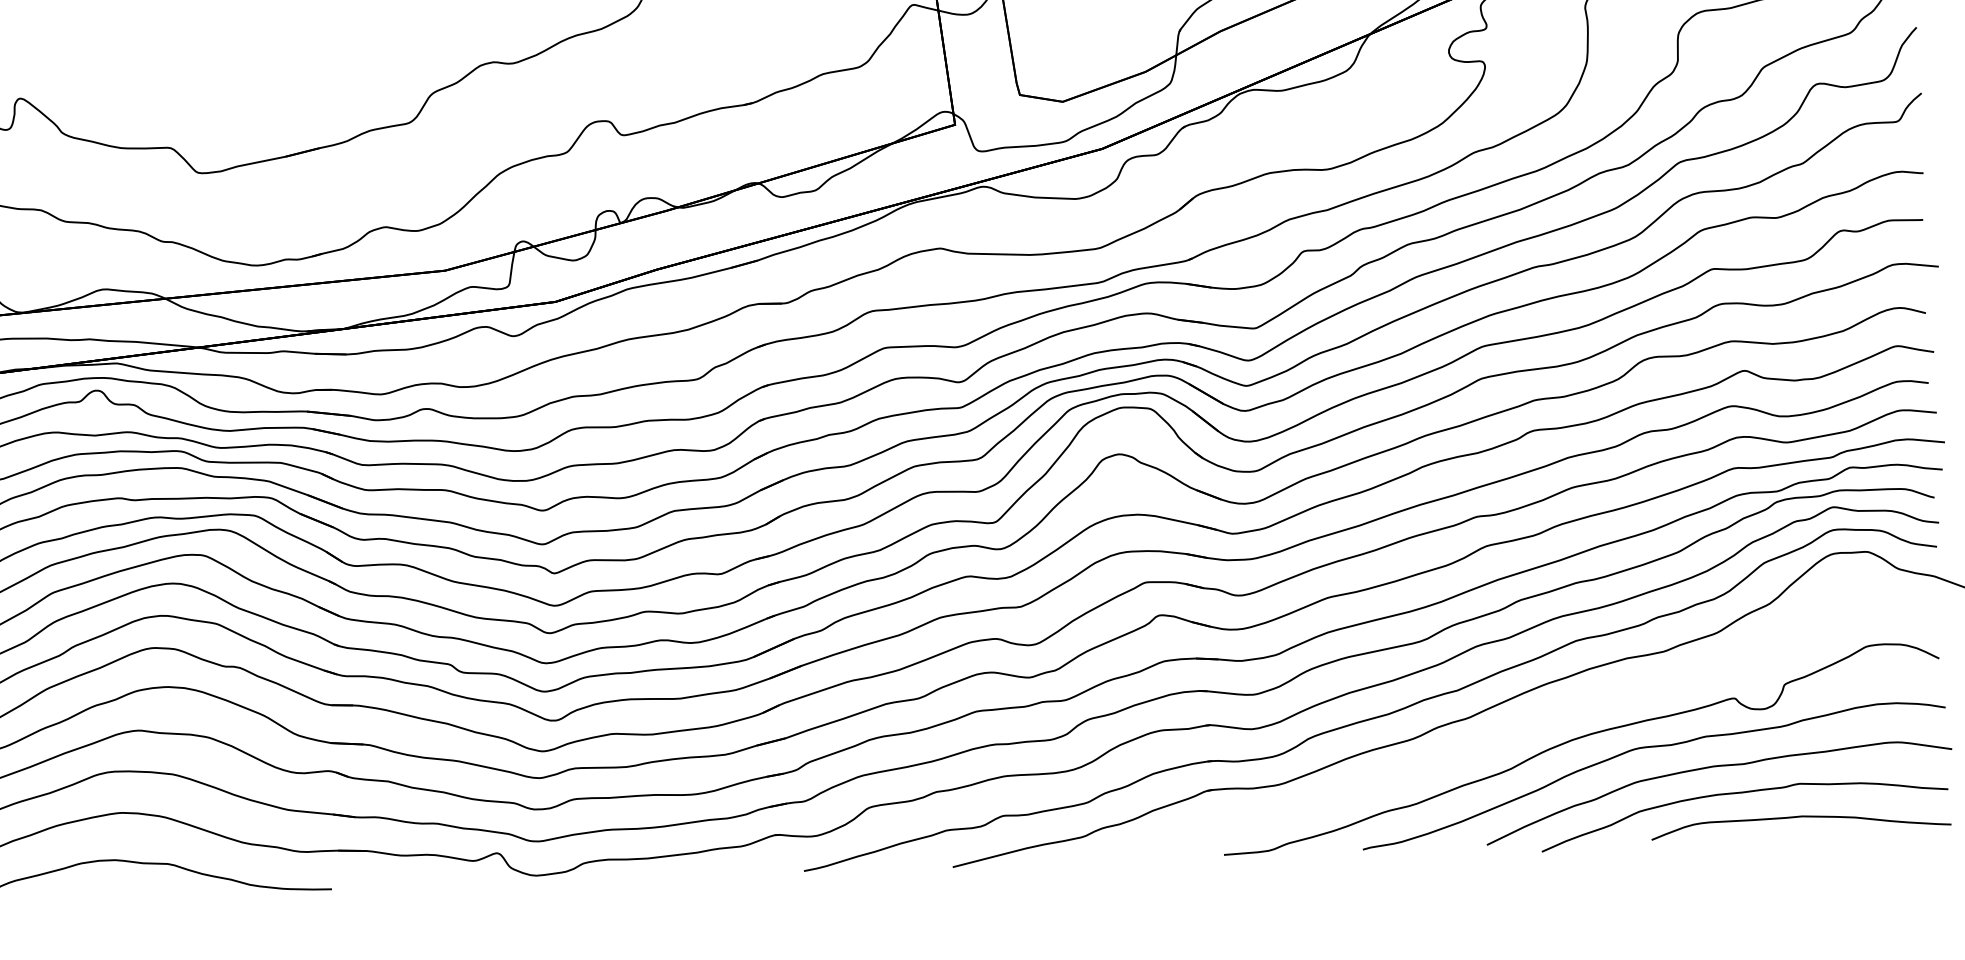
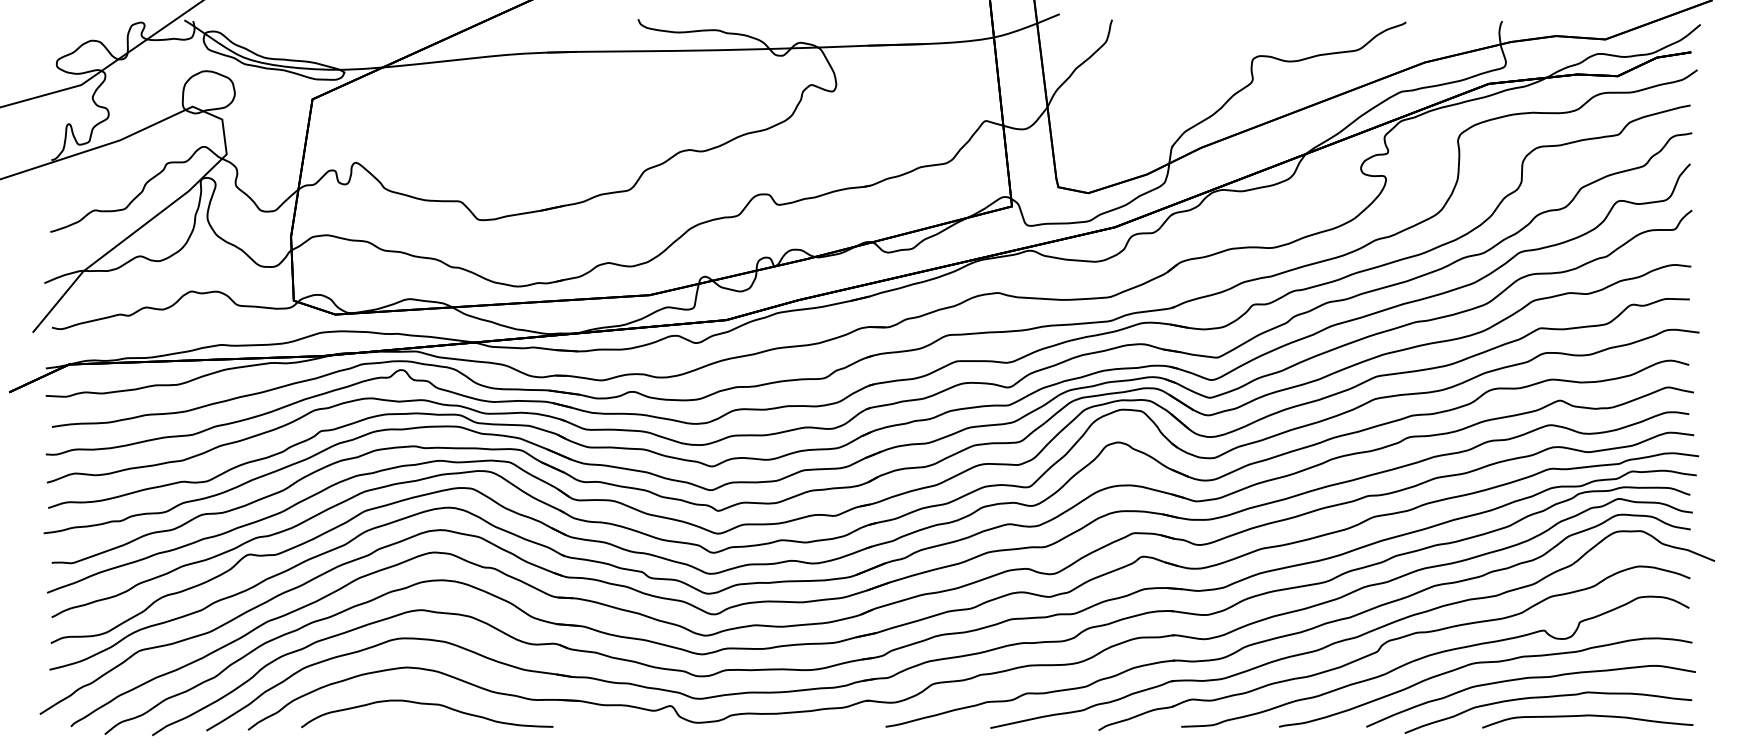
part: (1518, 722) -> (1391, 641), added

